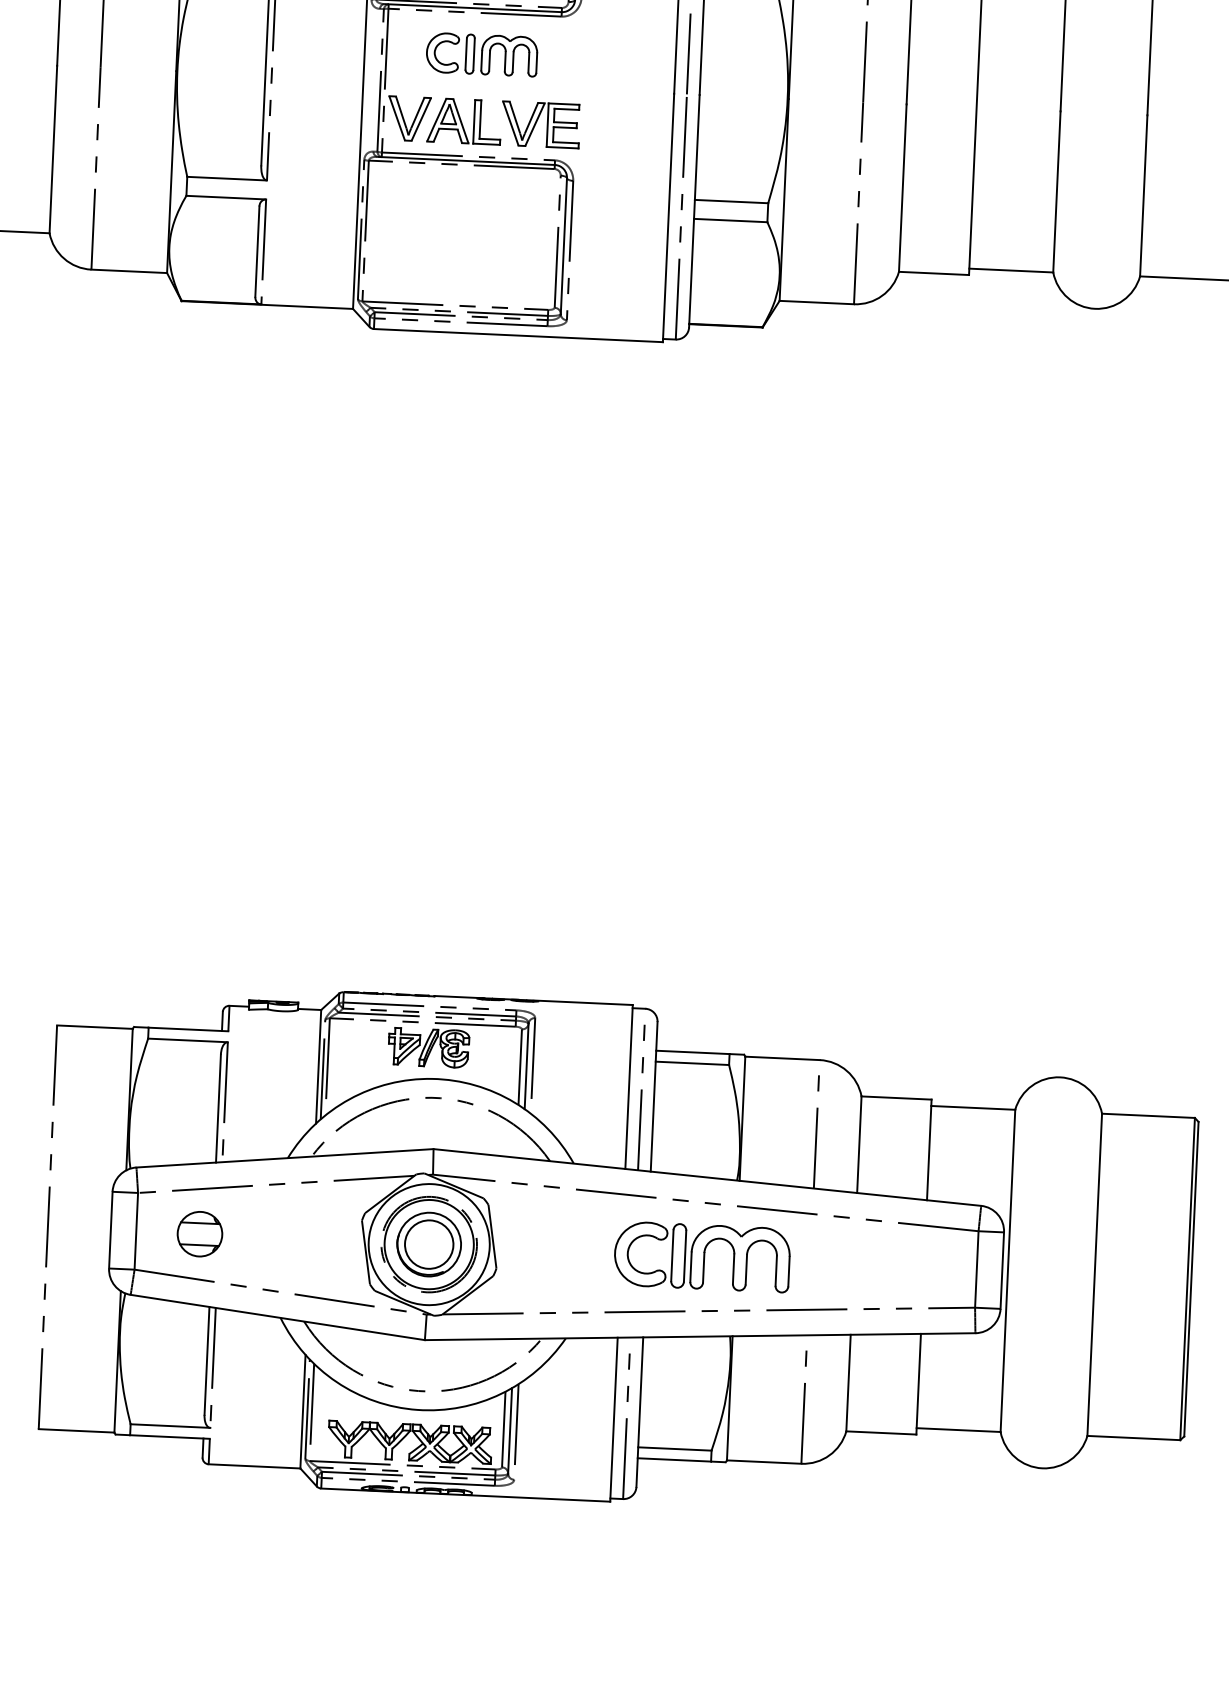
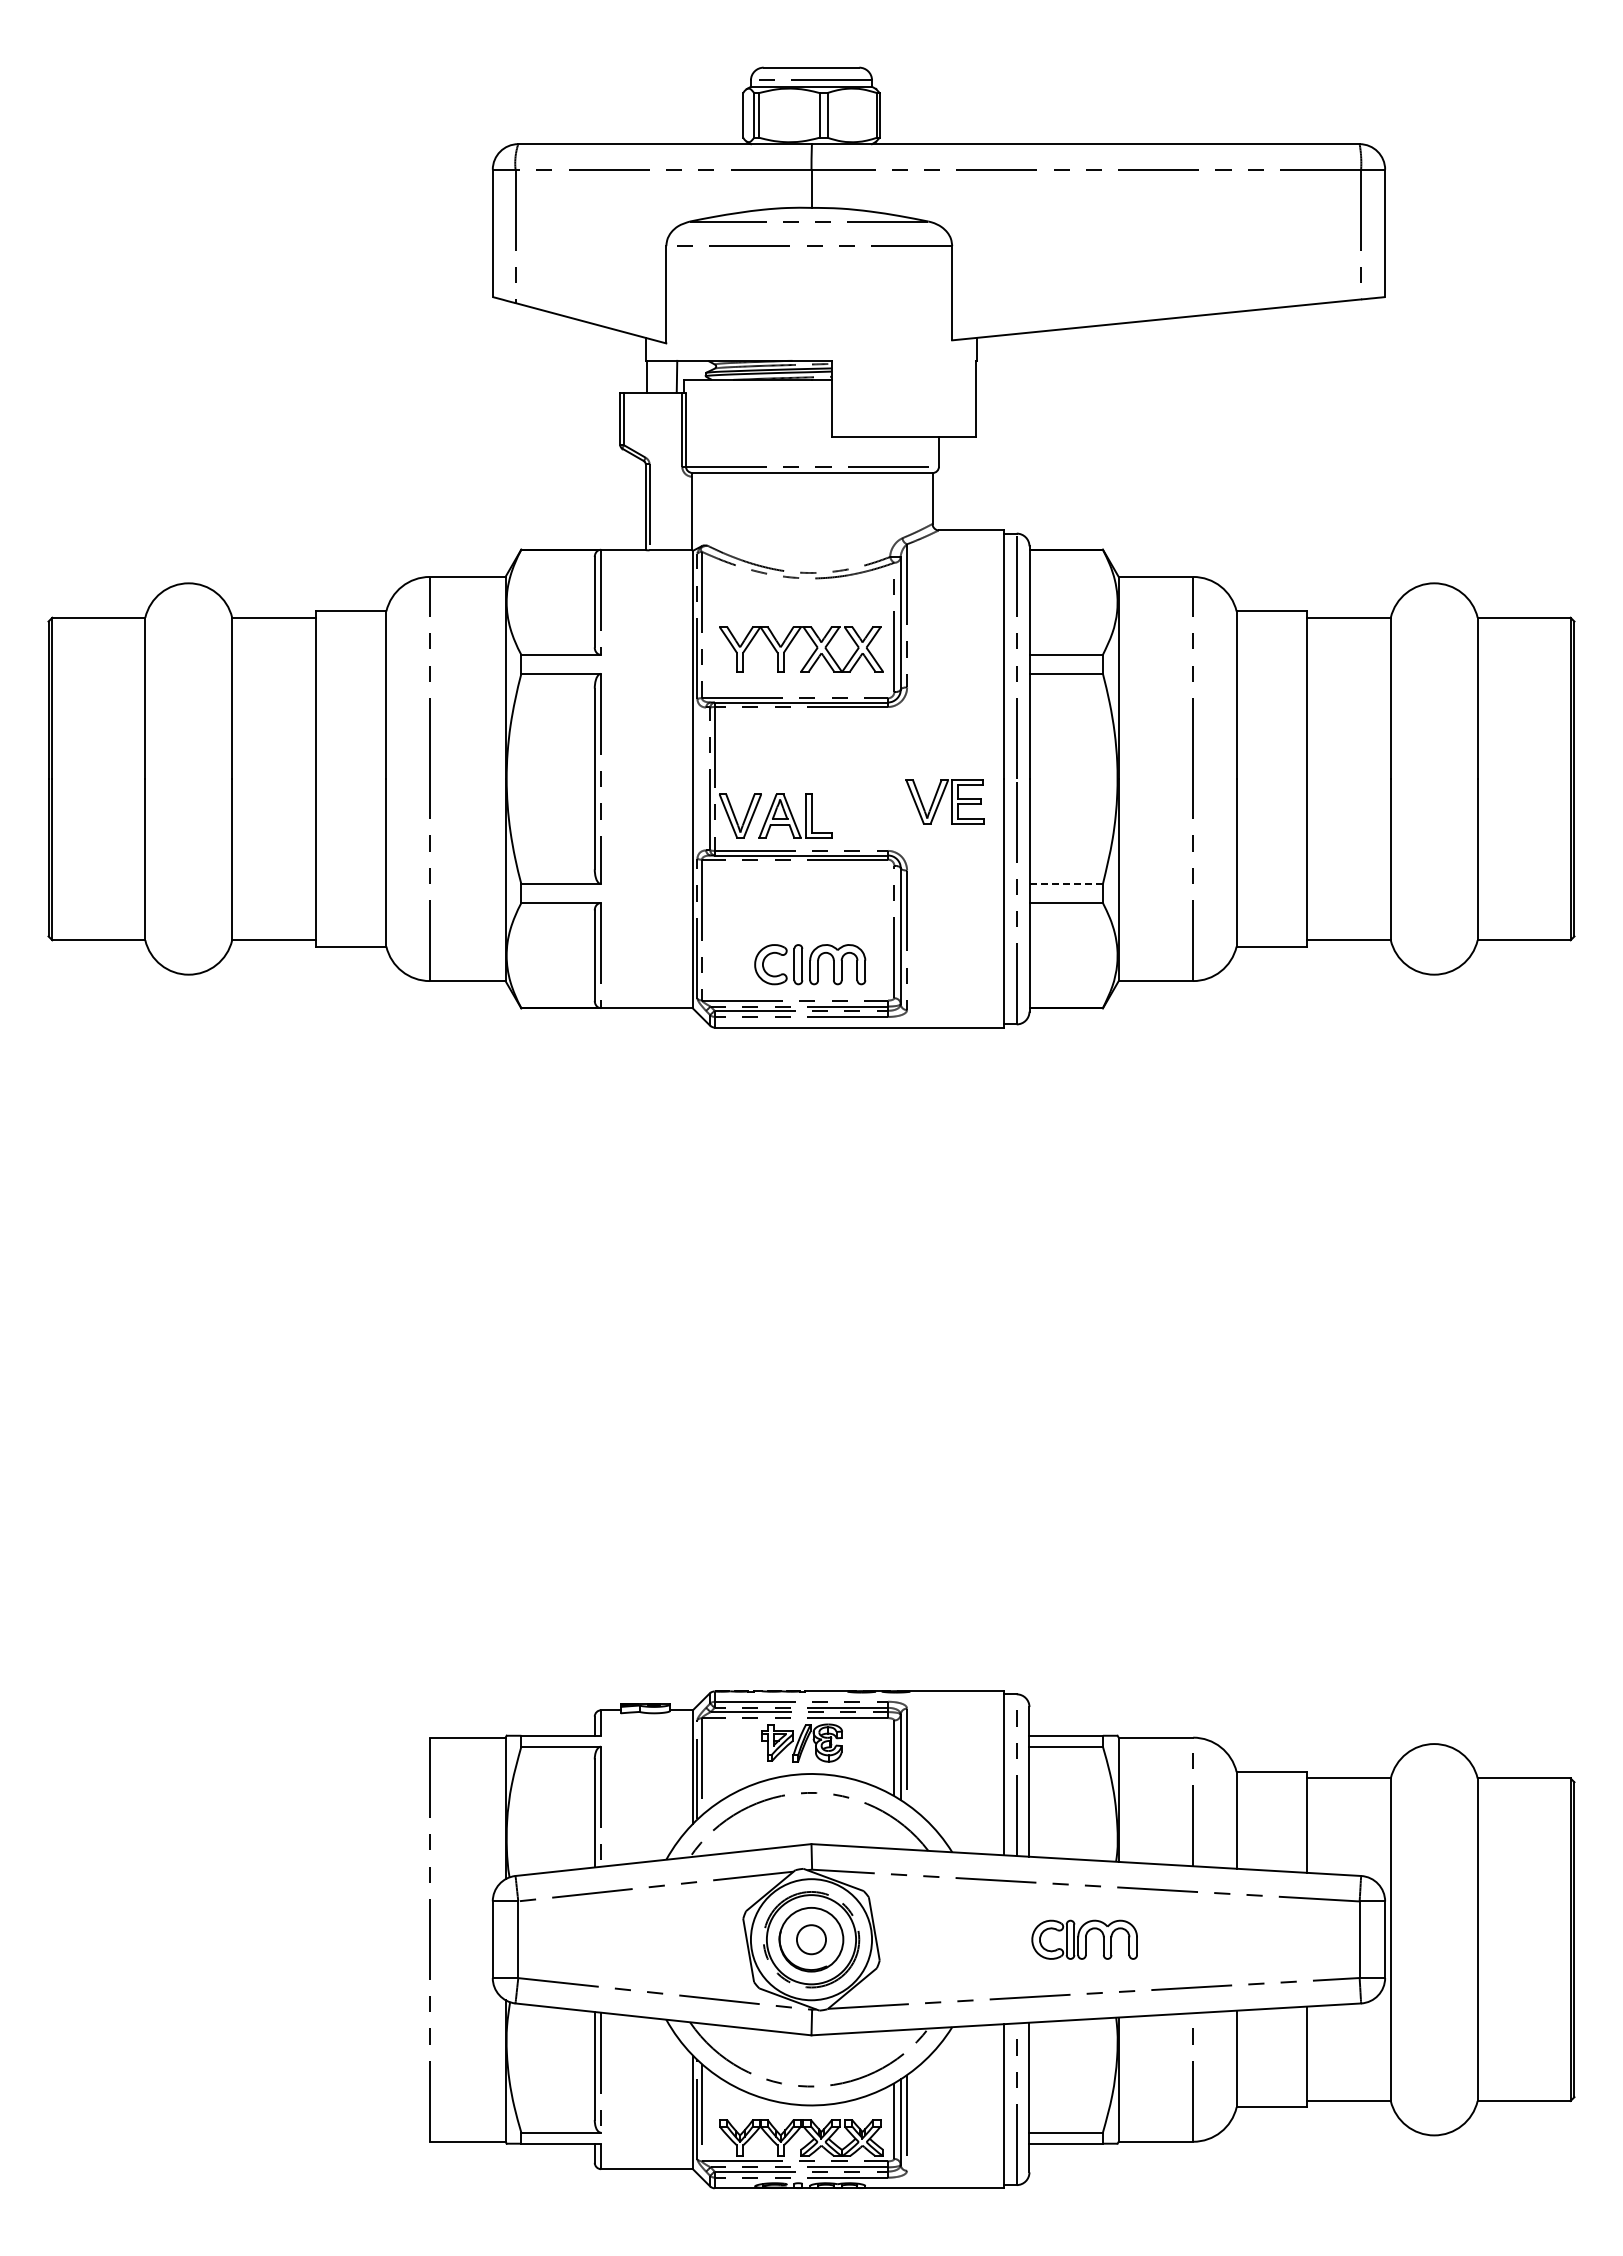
part: (482, 54) -> (810, 964), moved
part: (540, 124) -> (944, 801), moved
line: (731, 202) -> (1066, 884), solid -> dashed
part: (199, 1233) -> (581, 1939), removed
circle: (429, 1244) -> (811, 1939), size x0.6
part: (701, 1256) -> (1084, 1939), size x0.6

